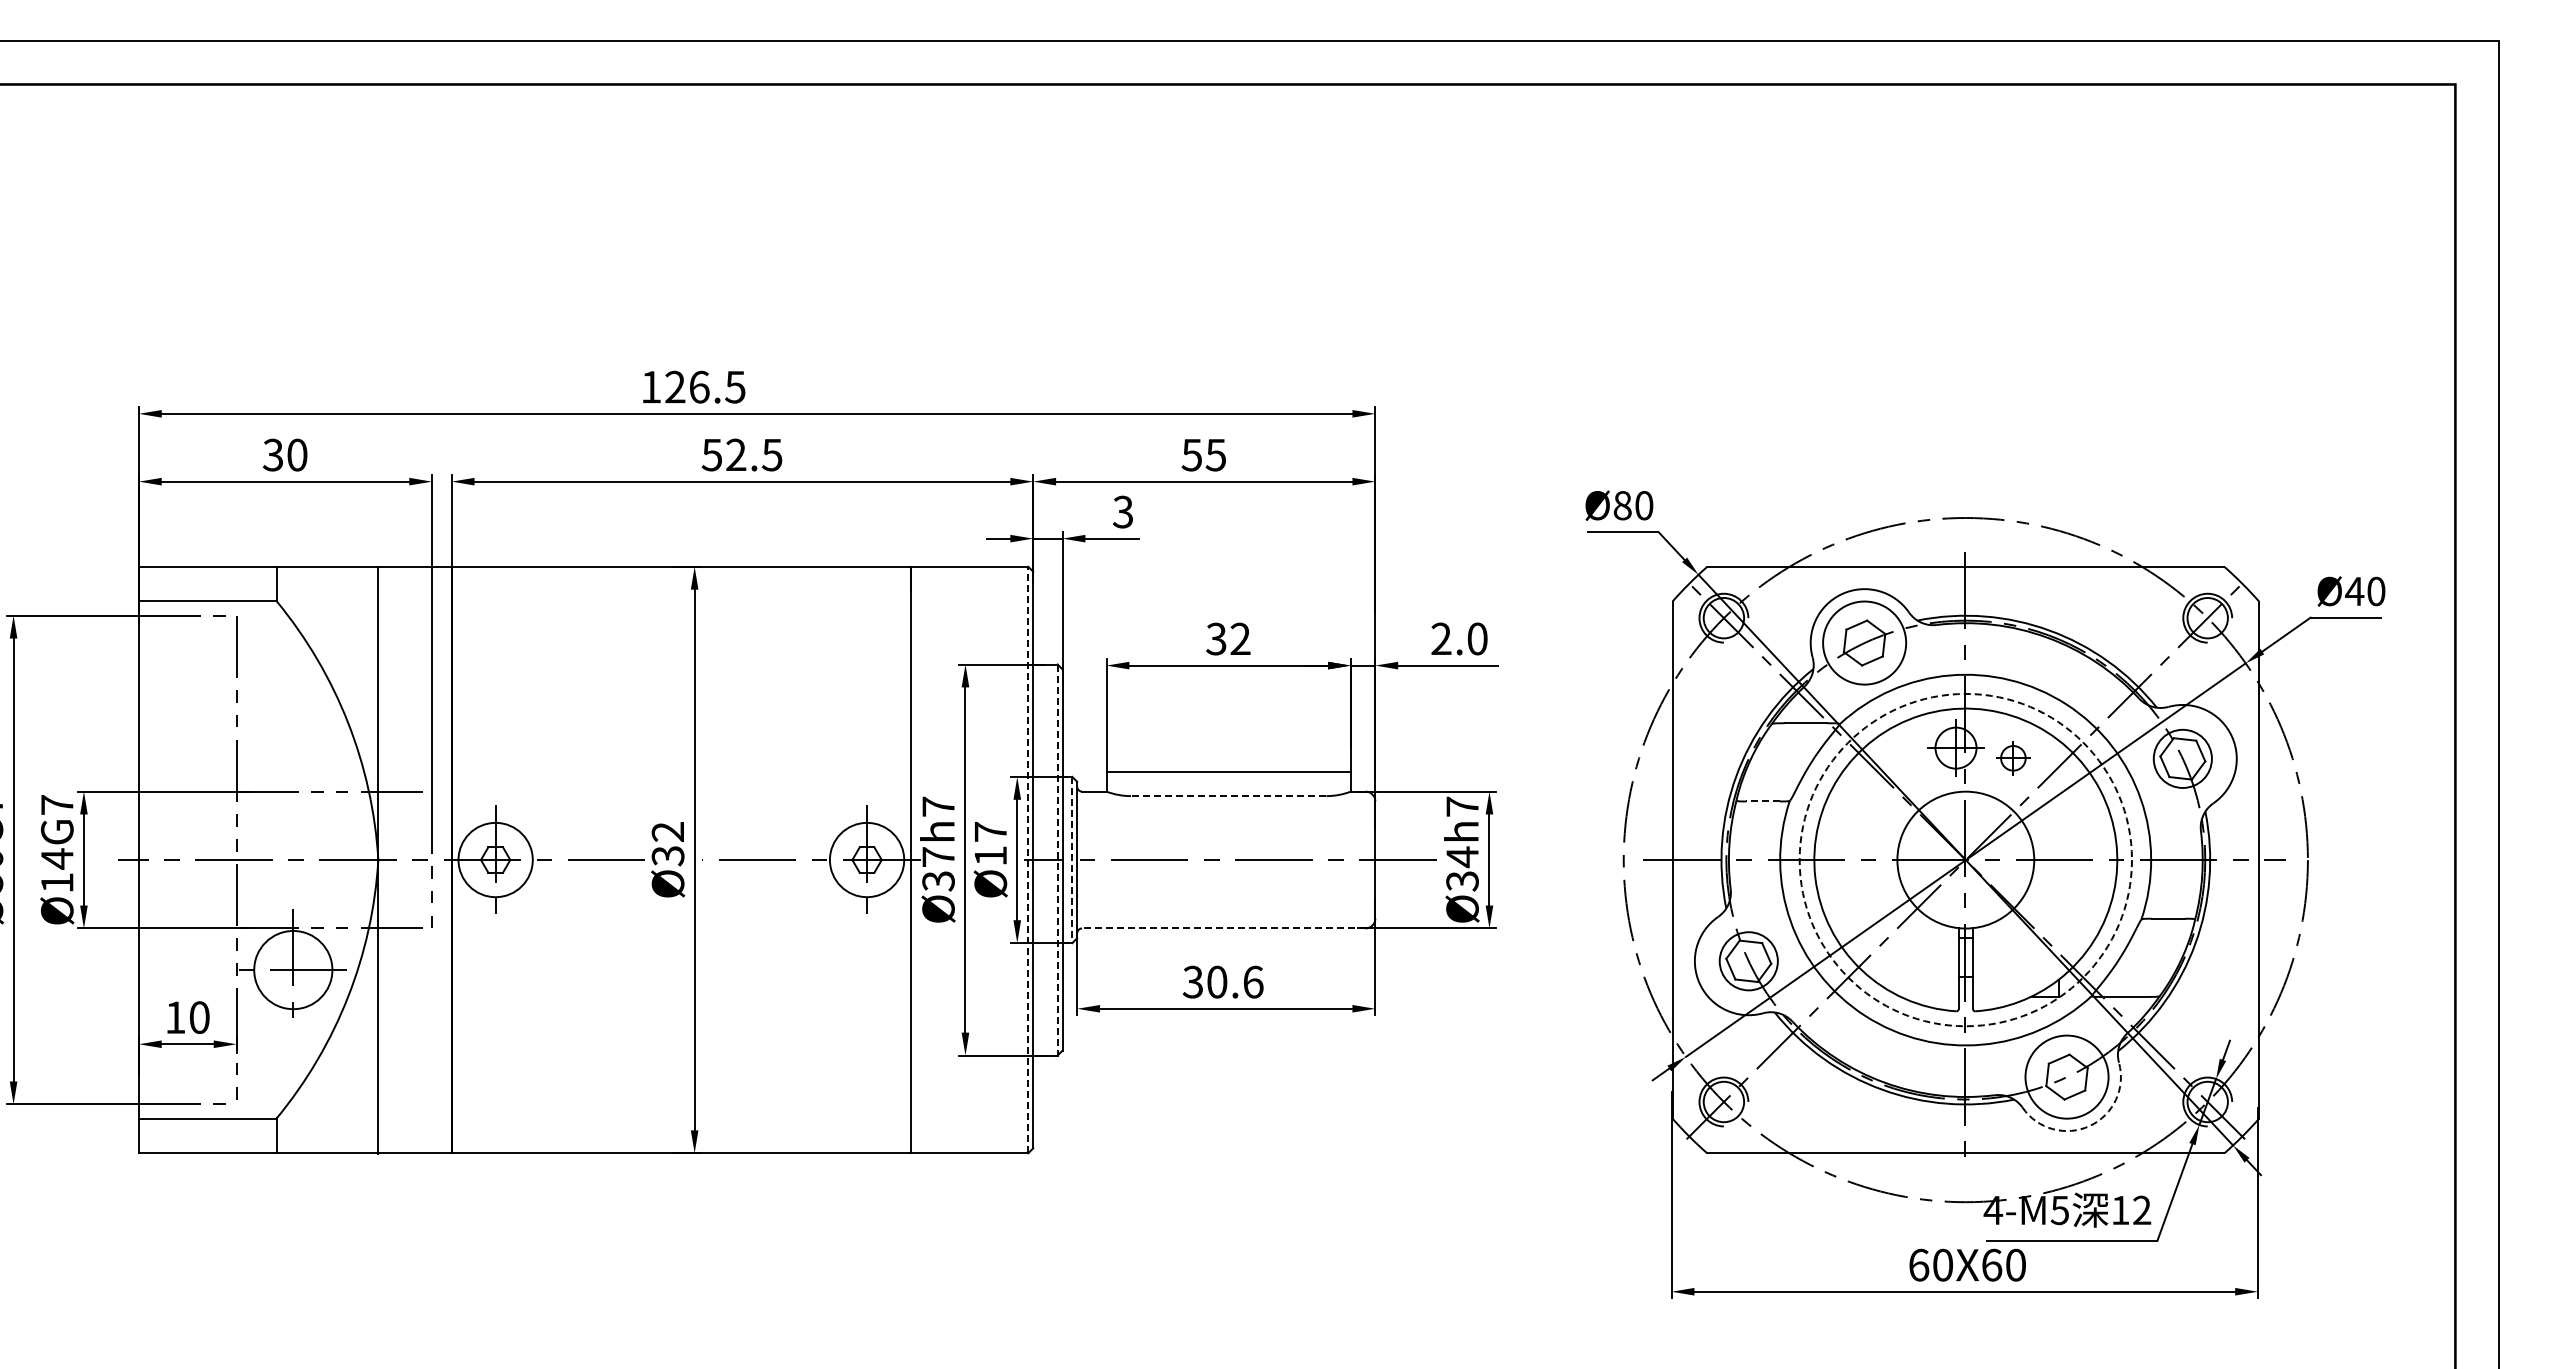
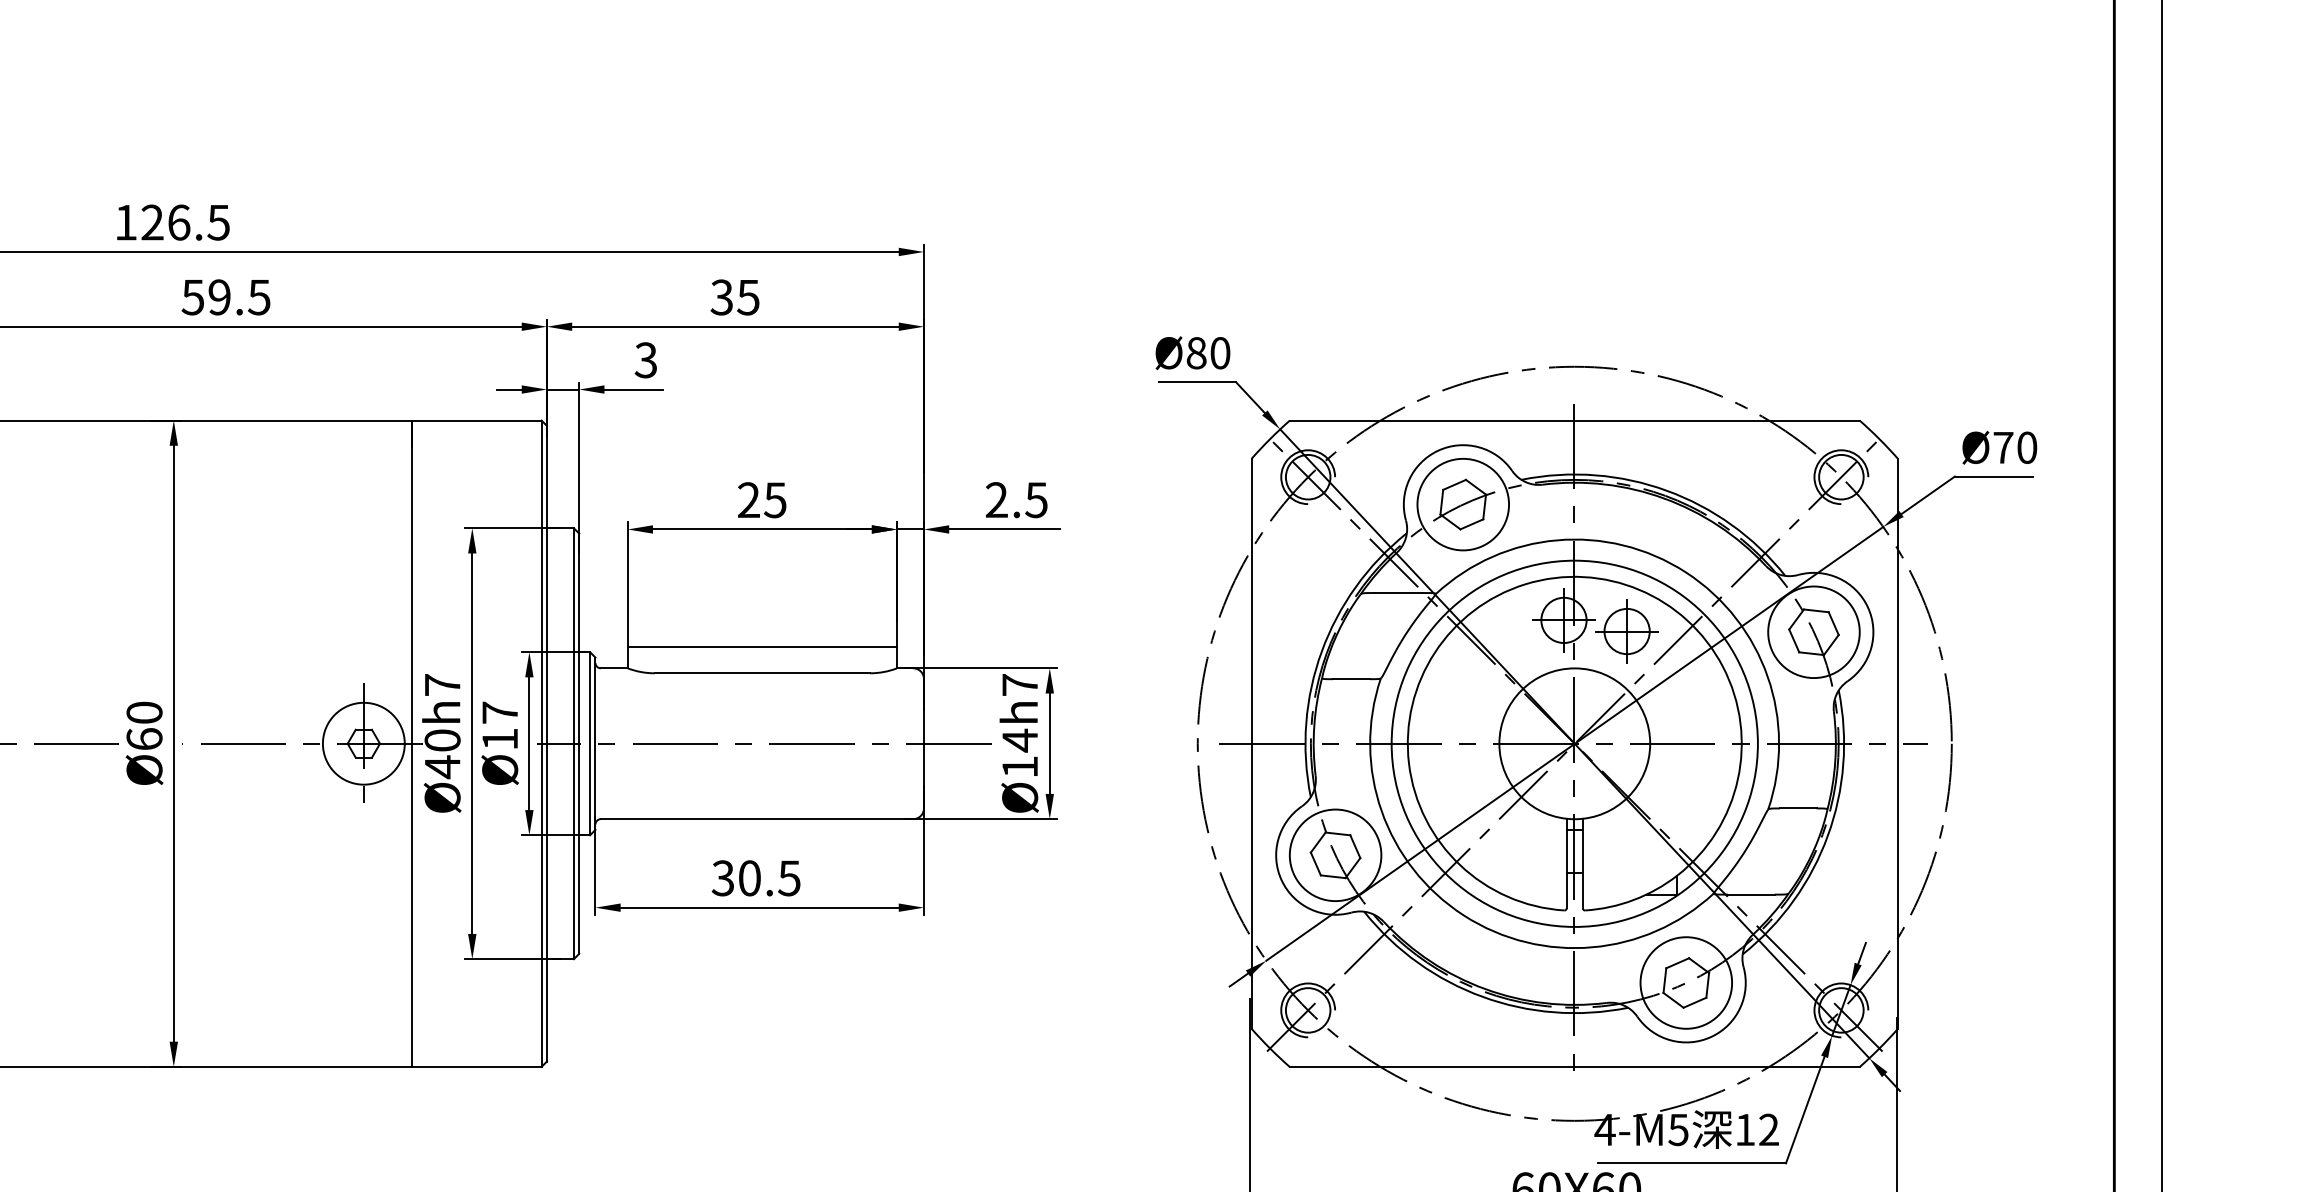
text: (736, 454) -> (219, 296), 52.5 -> 59.5
text: (1191, 454) -> (721, 296), 55 -> 35
text: (2354, 591) -> (2003, 447), Ø40 -> Ø70
text: (1228, 638) -> (762, 499), 32 -> 25
text: (1477, 638) -> (1036, 499), 2.0 -> 2.5
part: (2013, 758) -> (1627, 631), size x1.67
circle: (2182, 758) -> (1813, 631), size x1.43
line: (1228, 796) -> (762, 673), dashed -> solid
line: (1763, 801) -> (1351, 679), dashed -> solid
text: (667, 844) -> (143, 726), Ø32 -> Ø60
line: (1028, 859) -> (541, 743), dashed -> solid
circle: (1965, 859) -> (1574, 743), dashed -> solid
line: (1057, 860) -> (573, 744), dashed -> solid
line: (1072, 860) -> (590, 744), dashed -> solid
text: (938, 869) -> (442, 754), Ø37h7 -> Ø40h7
text: (1462, 881) -> (1020, 767), Ø34h7 -> Ø14h7
line: (1223, 928) -> (756, 819), dashed -> solid
circle: (1748, 960) -> (1335, 854), size x1.43
text: (1252, 981) -> (788, 877), 30.6 -> 30.5
arc: (2089, 1126) -> (1711, 1037), dashed -> solid

